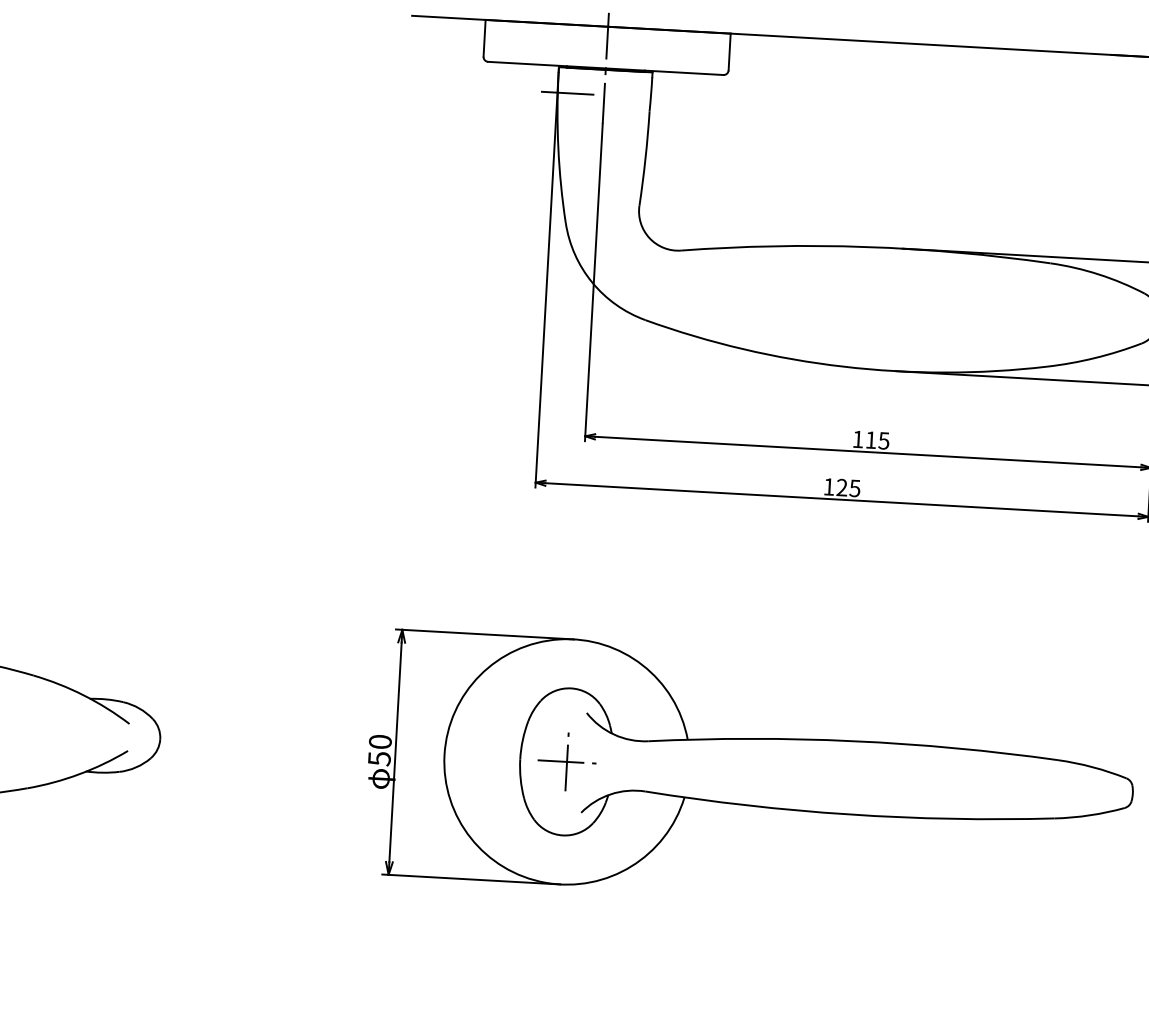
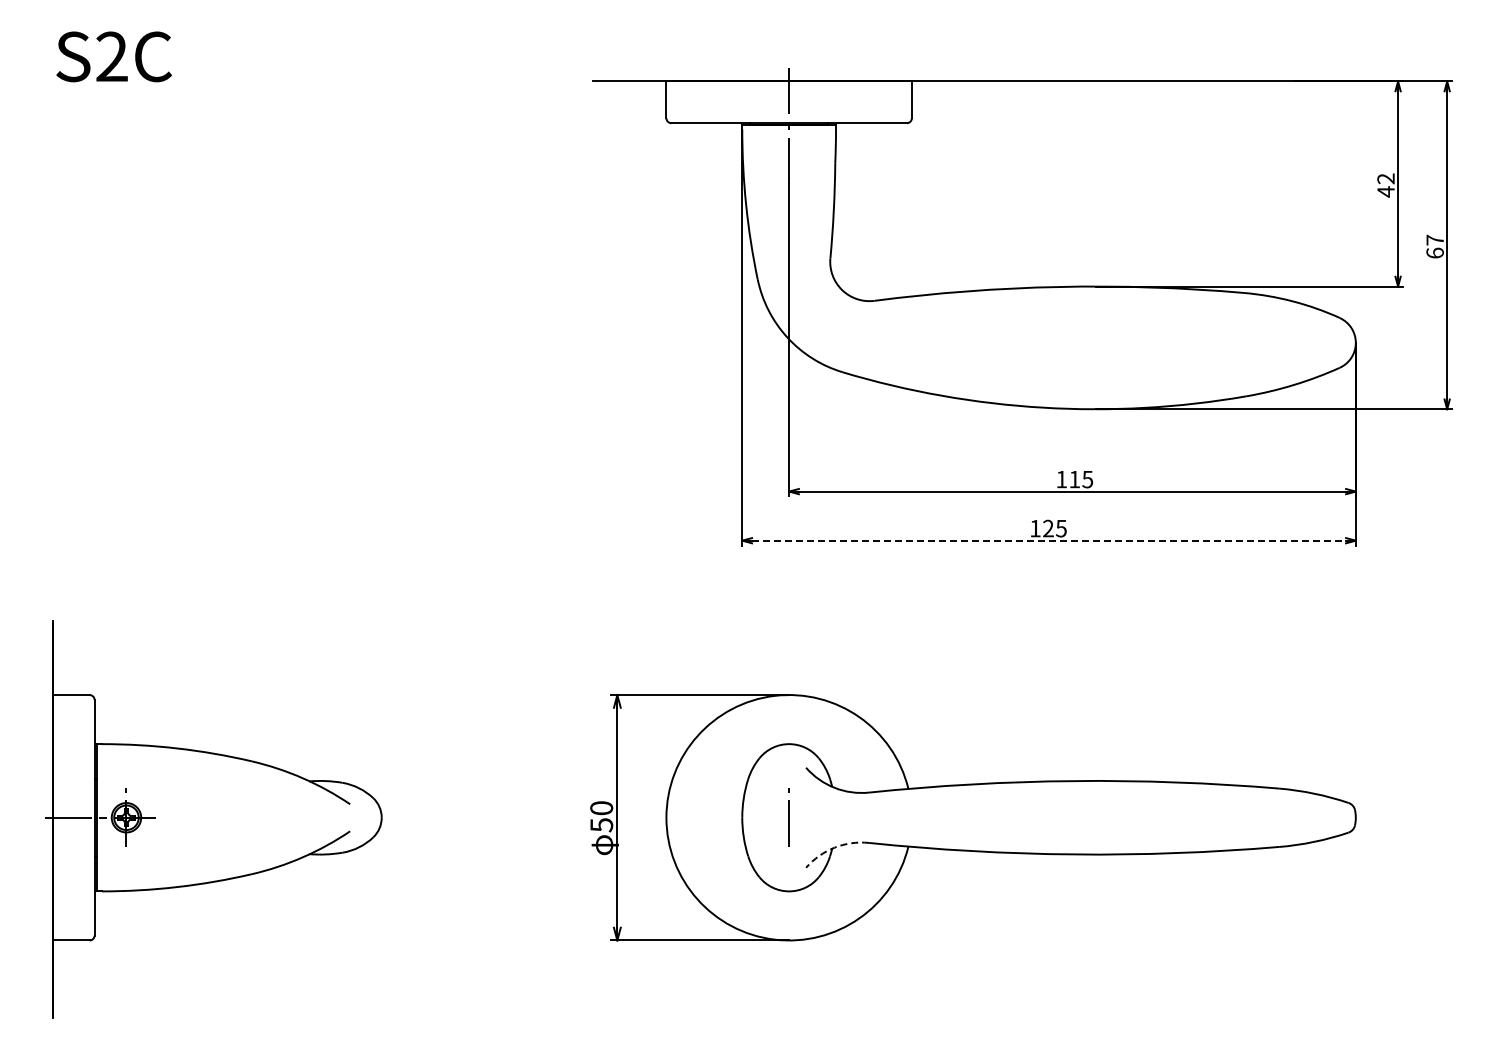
line: (567, 93) -> (752, 150), removed
line: (842, 499) -> (1049, 540), solid -> dashed
line: (566, 761) -> (788, 817), removed
arc: (610, 794) -> (834, 847), solid -> dashed

